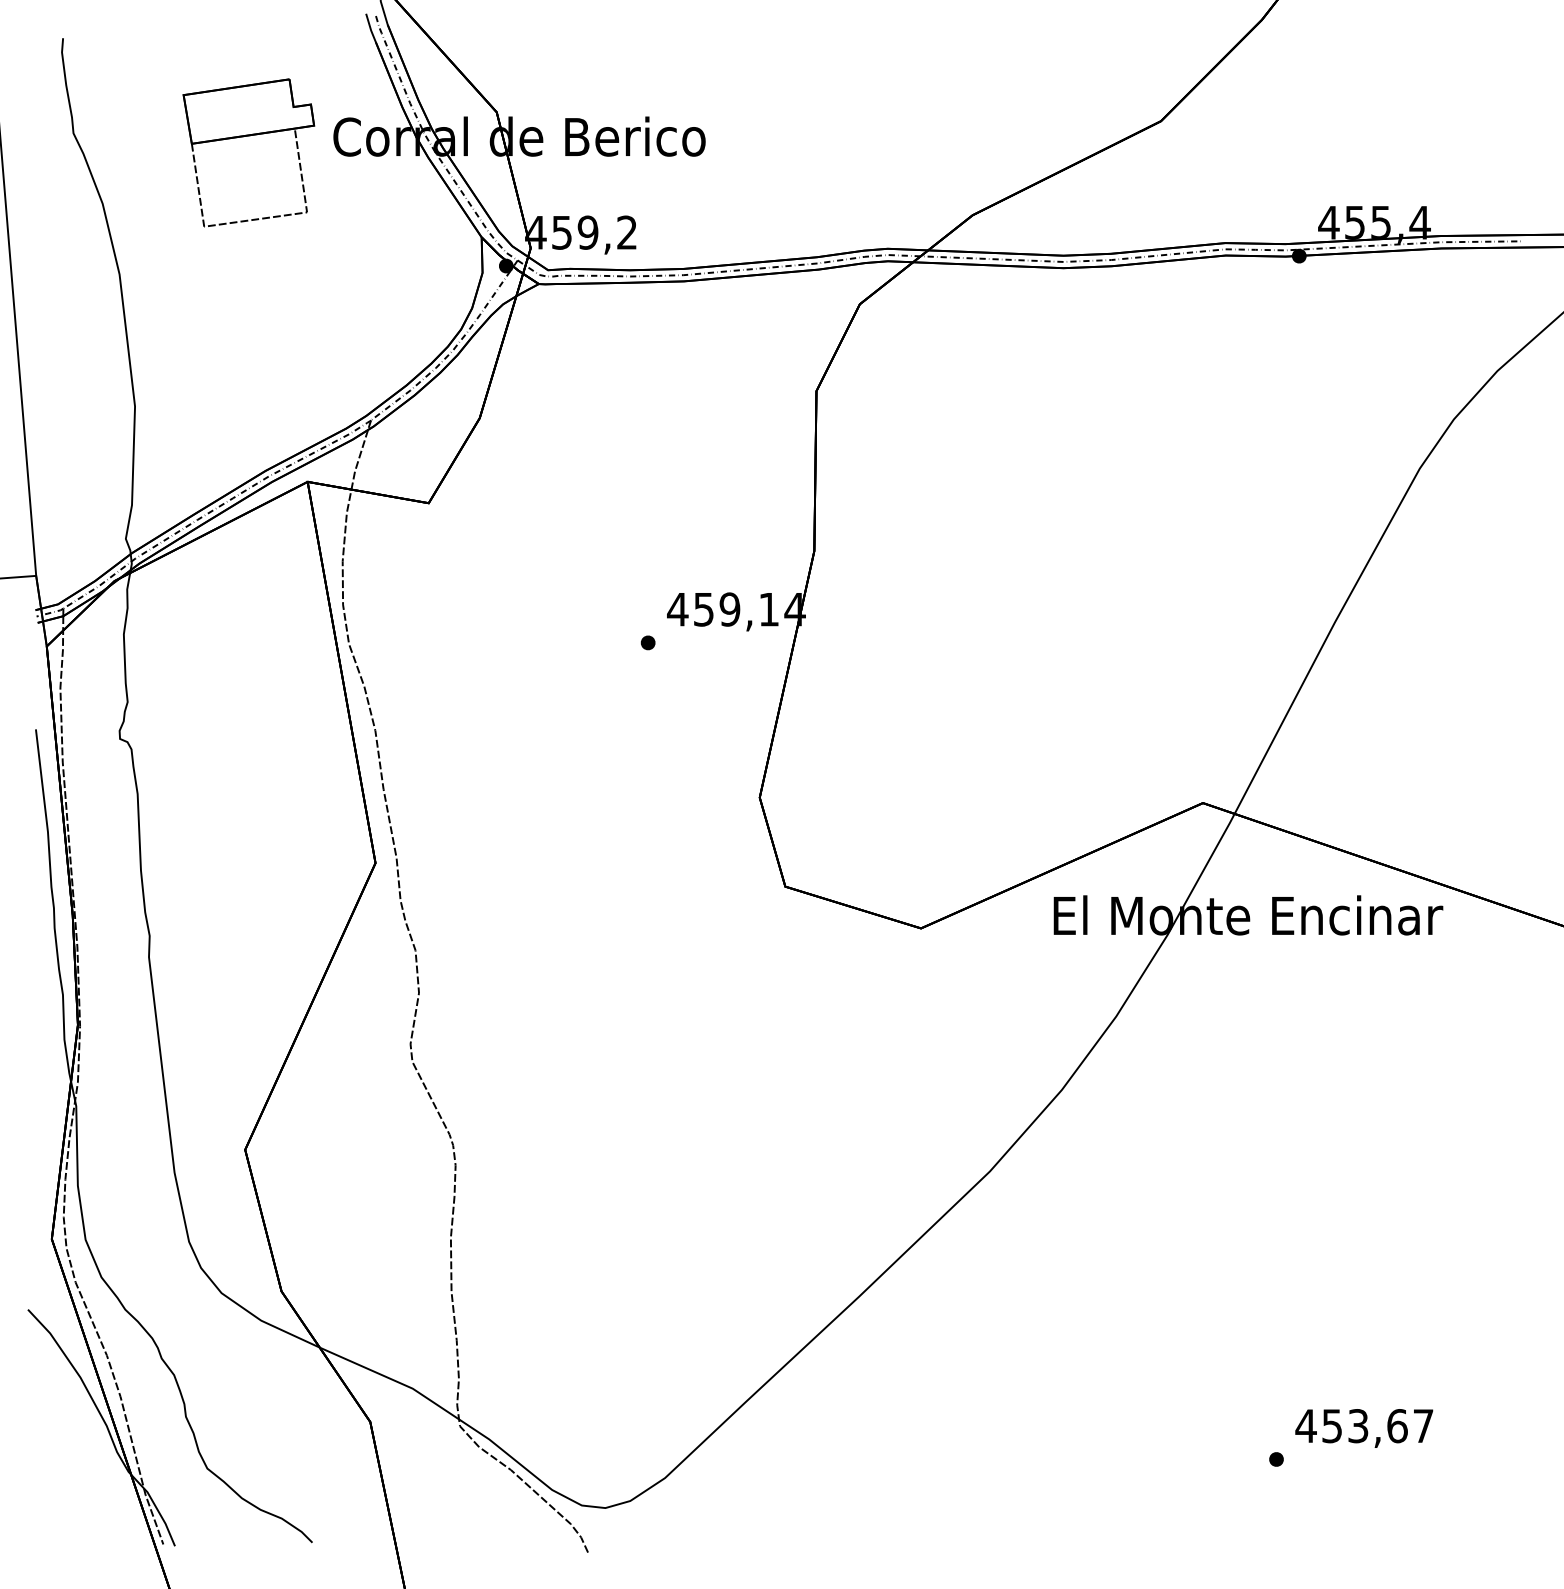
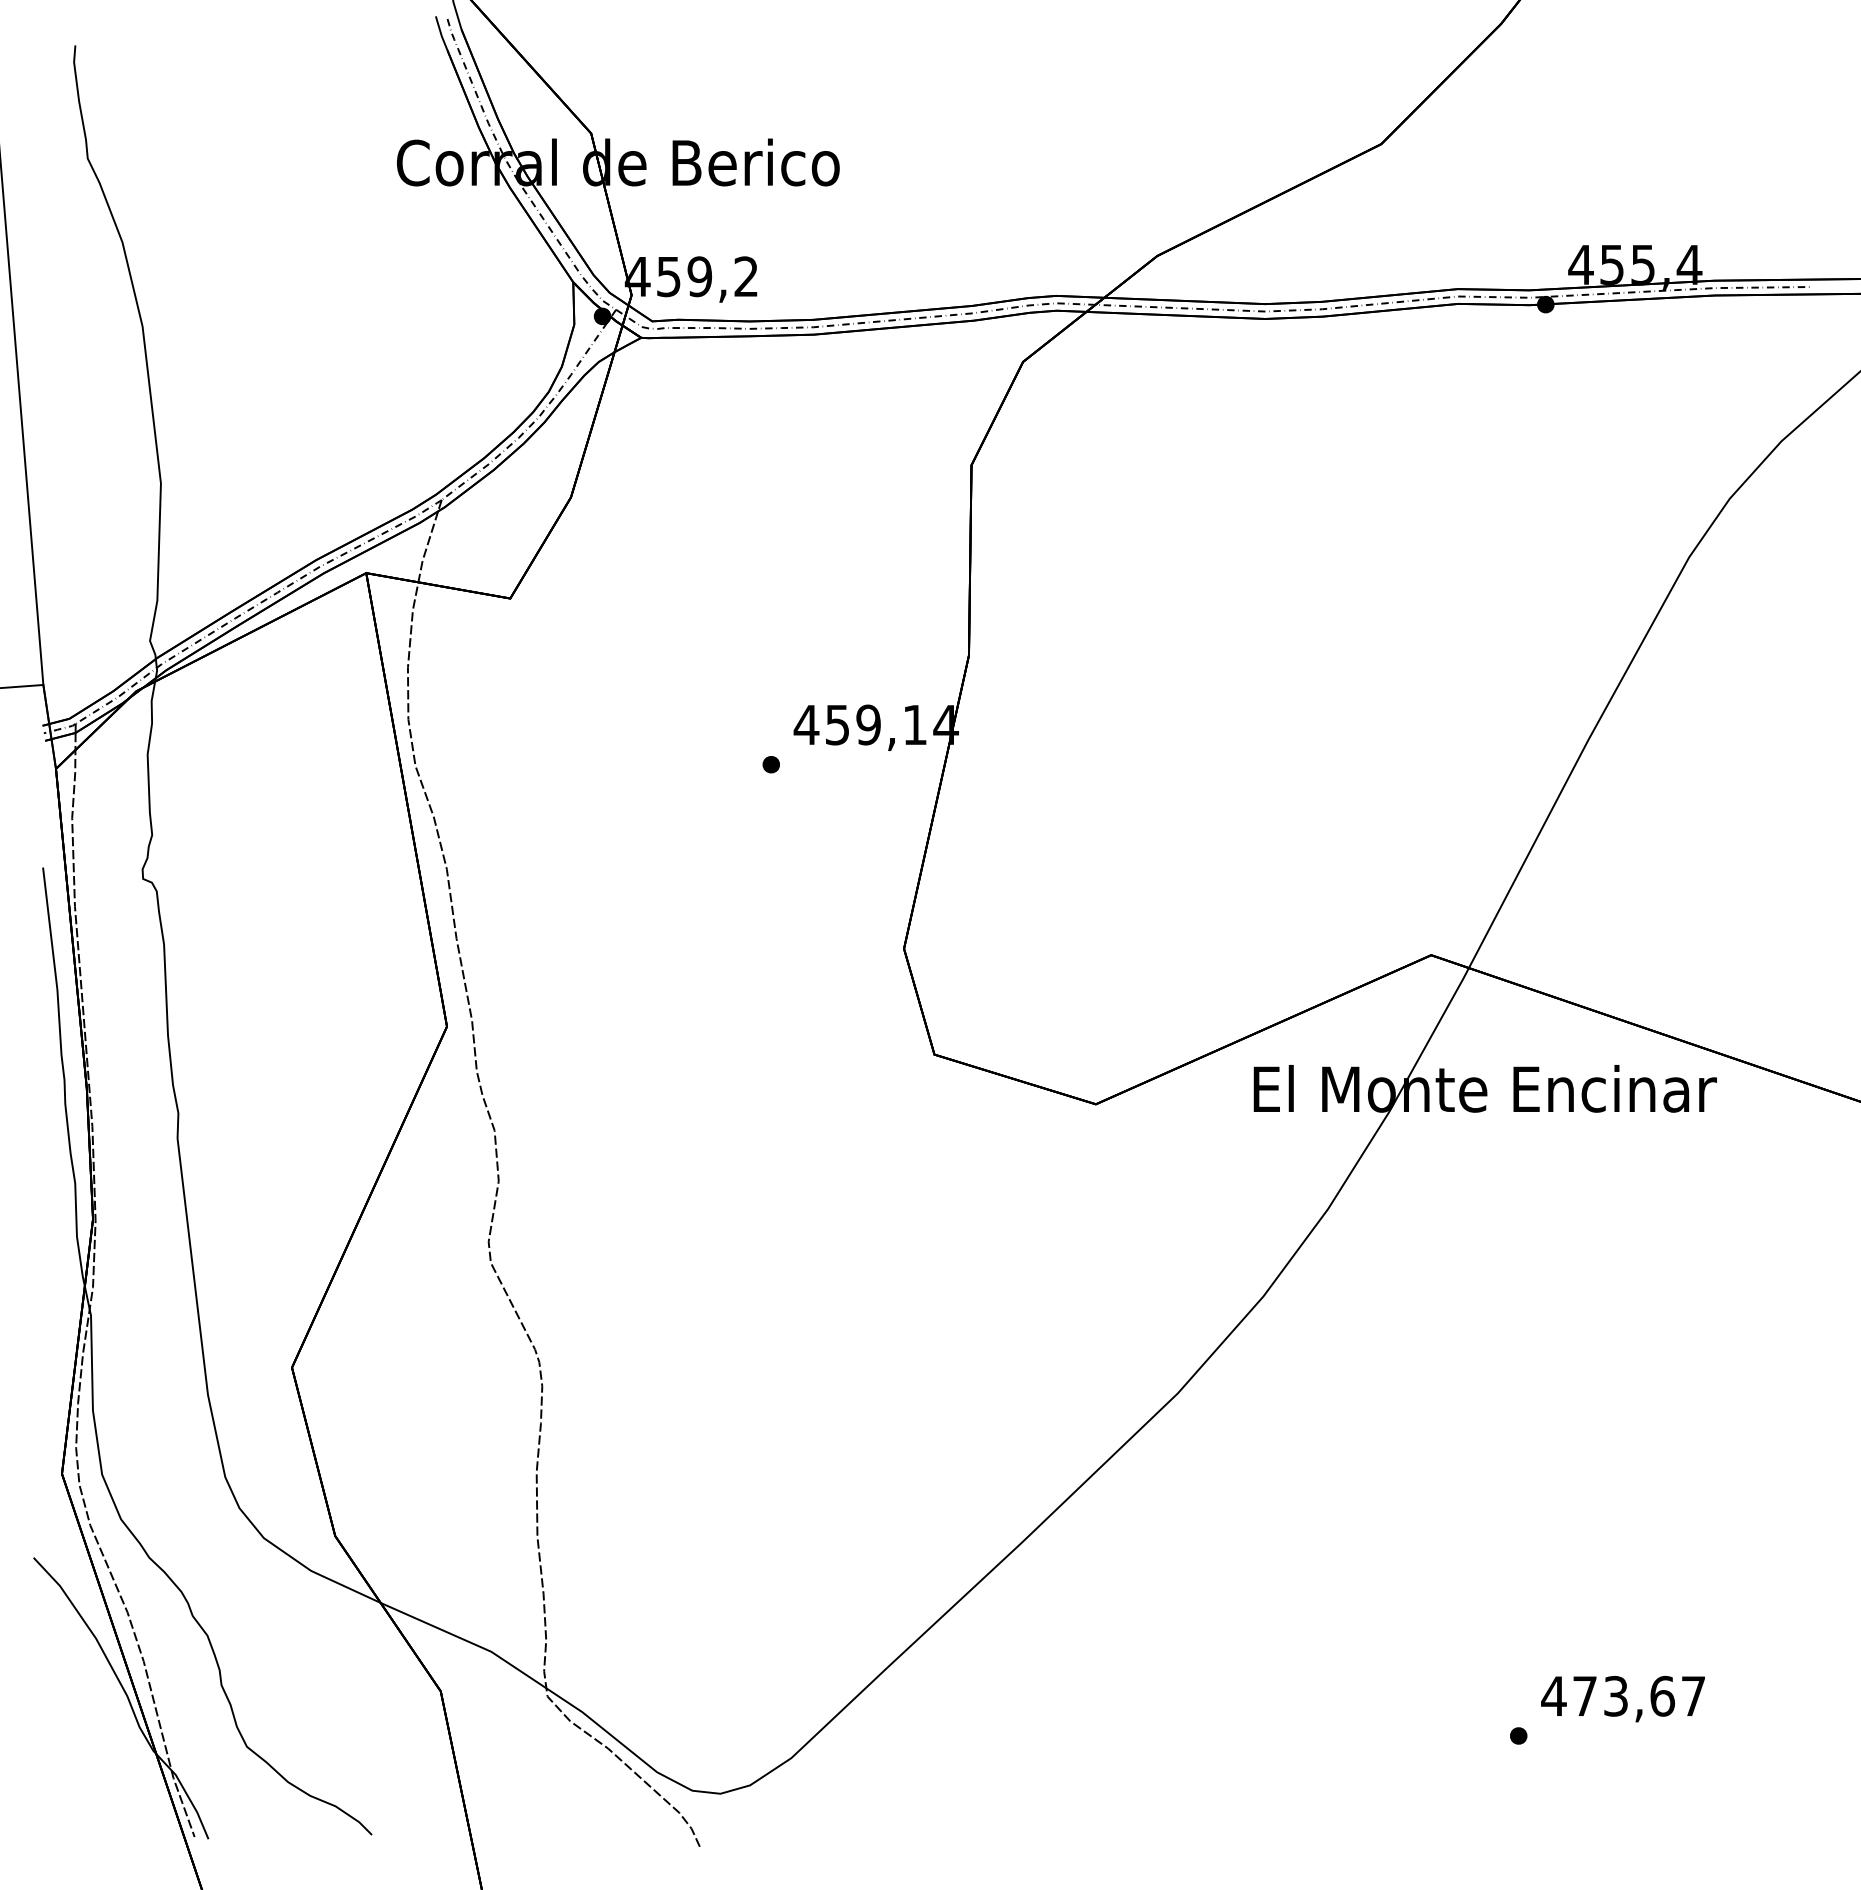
part: (248, 136) -> (295, 162), removed
text: (1331, 1426) -> (1584, 1696), 453,67 -> 473,67

